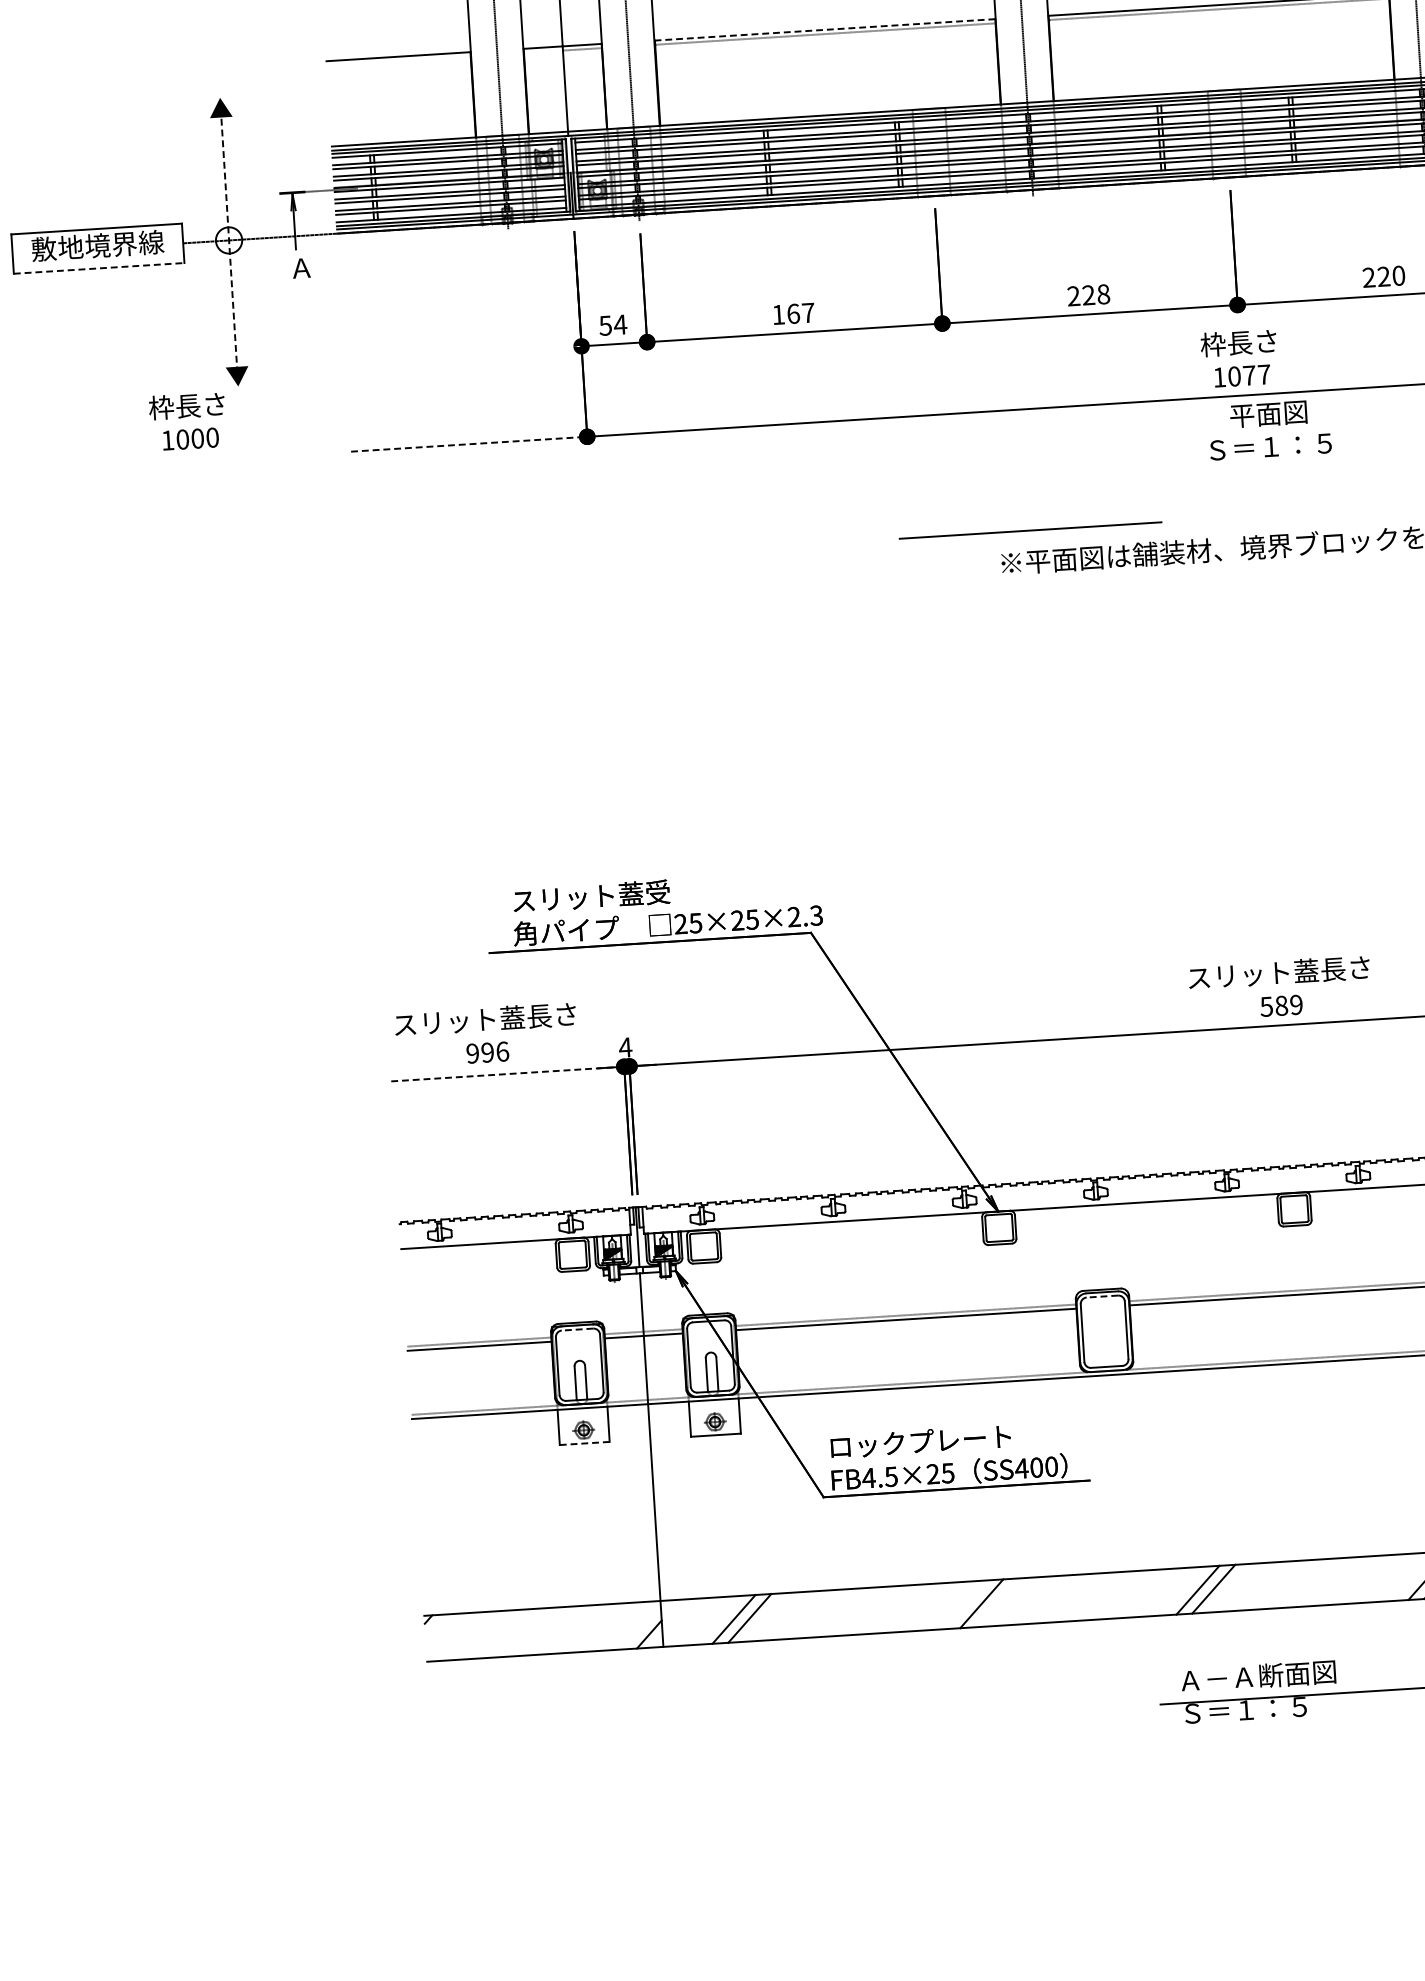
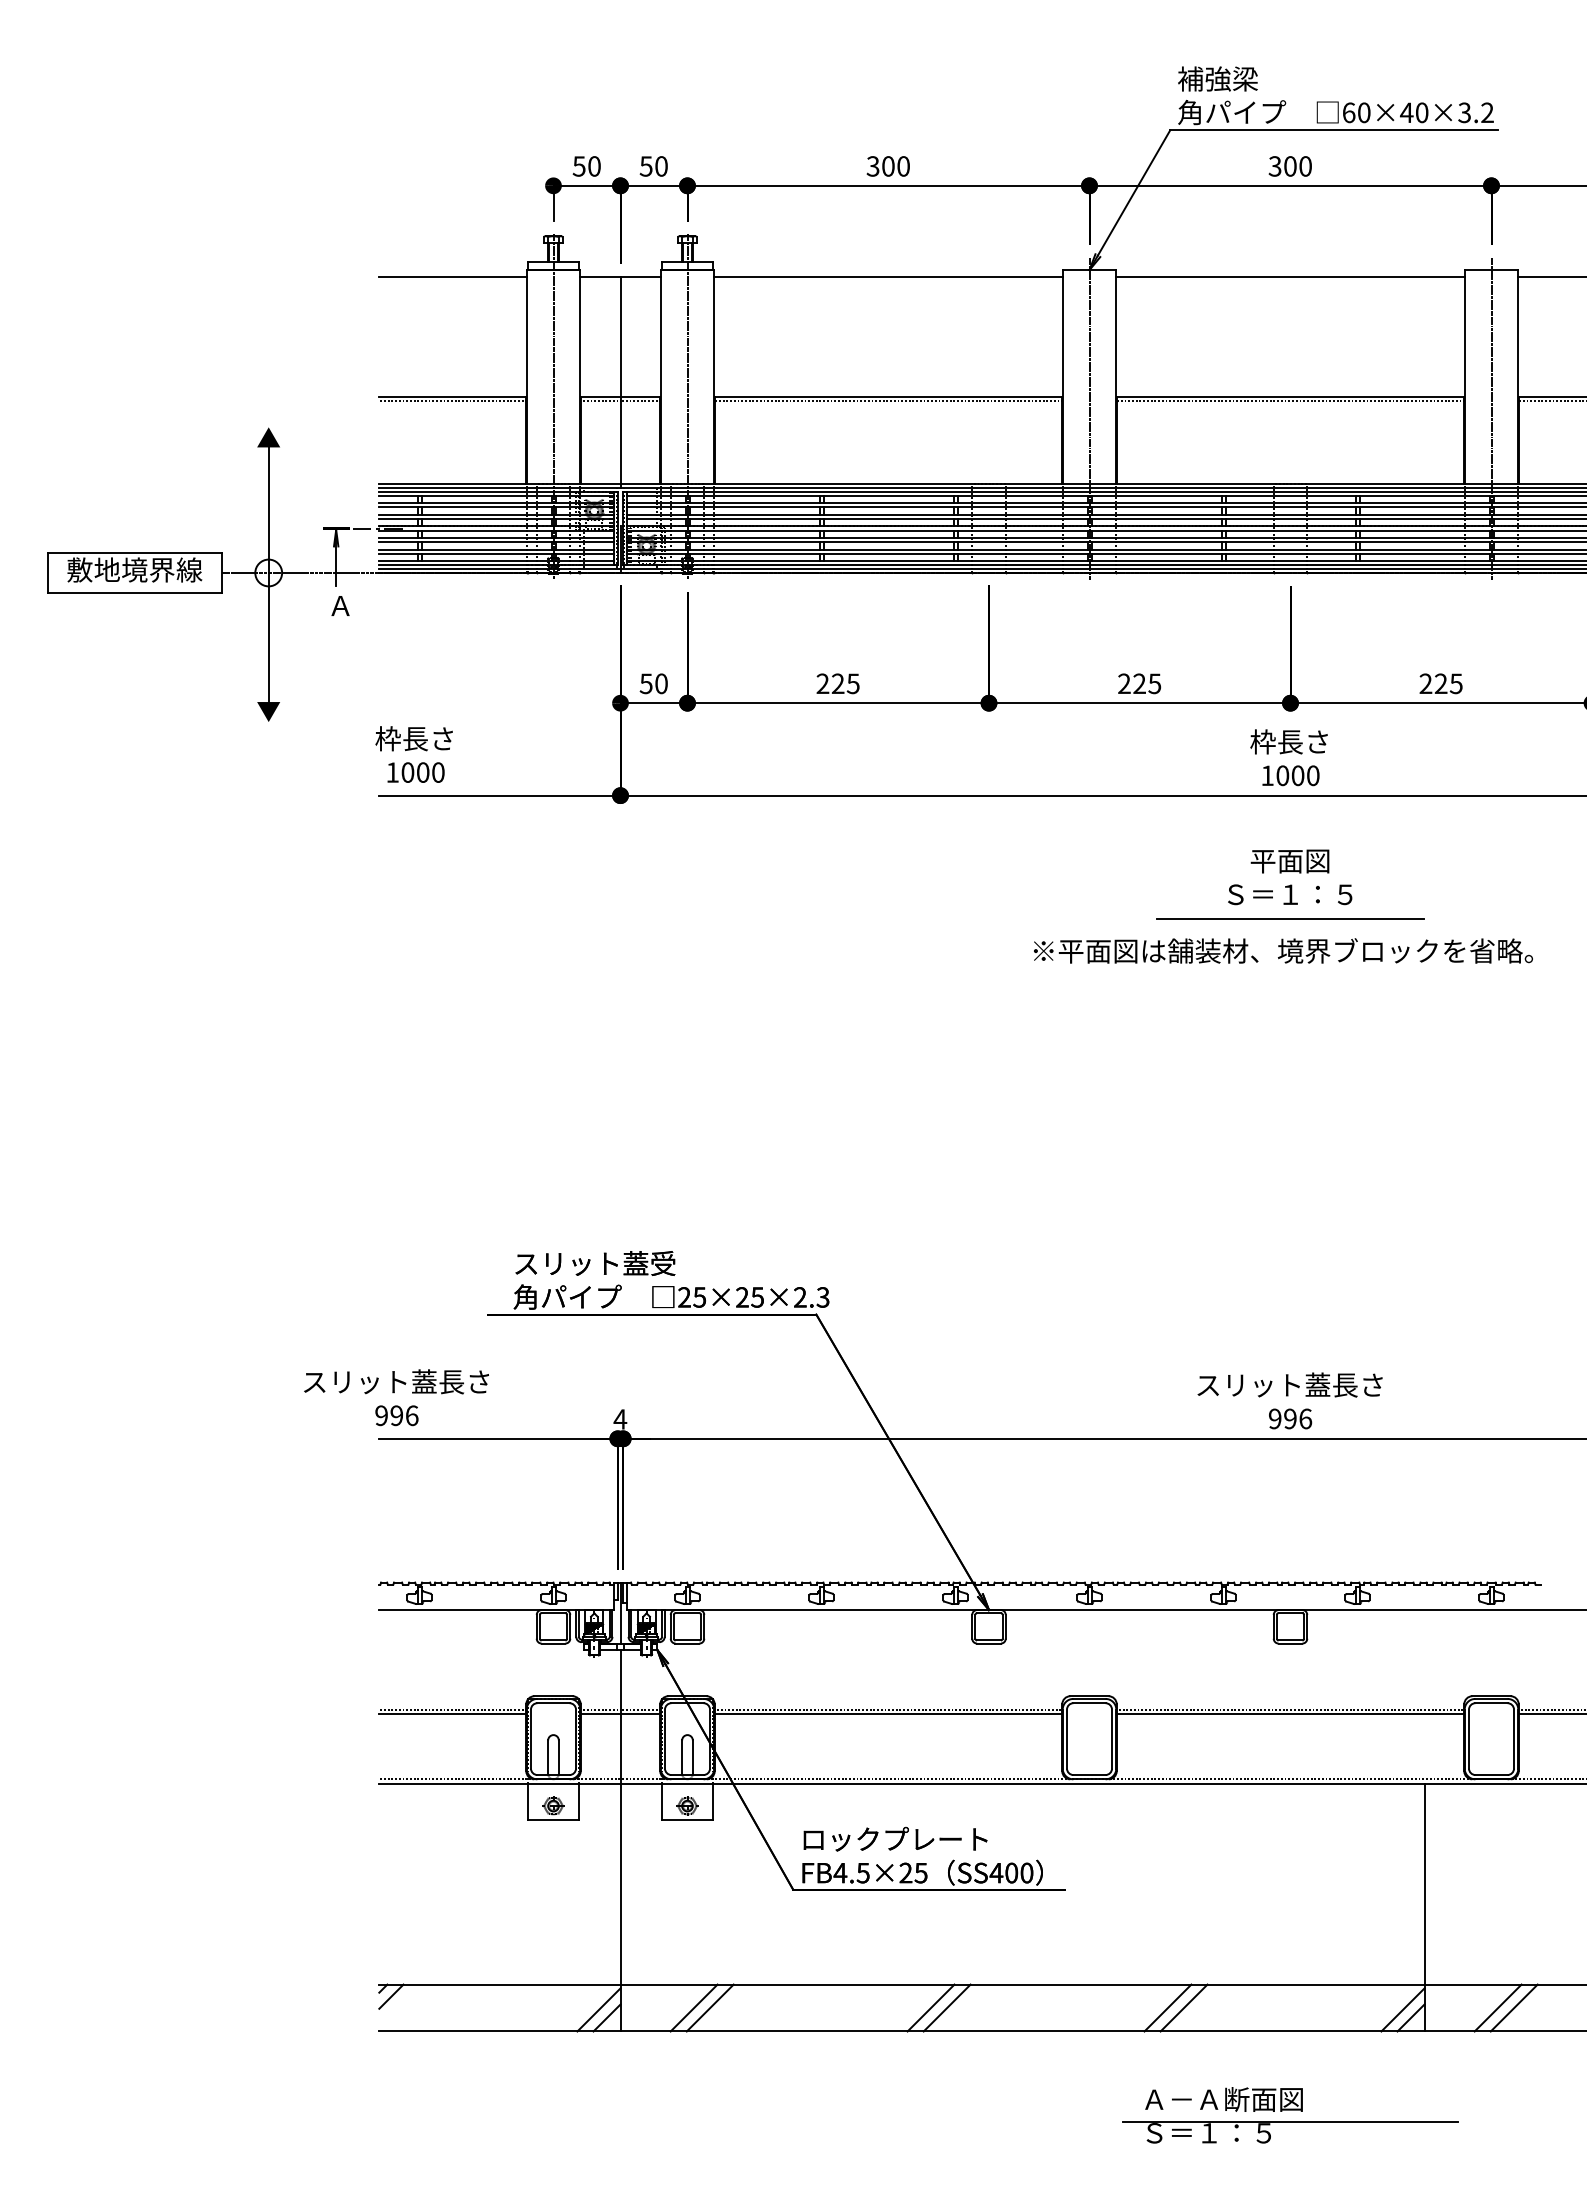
line: (825, 29) -> (888, 396), dashed -> solid
line: (543, 52) -> (600, 401), added
line: (398, 61) -> (452, 401), added
line: (228, 241) -> (268, 574), dashed -> solid
line: (99, 268) -> (135, 593), dashed -> solid
text: (1397, 275) -> (1455, 683), 220 -> 225
text: (1103, 294) -> (1154, 683), 228 -> 225
text: (792, 313) -> (837, 683), 167 -> 225
text: (620, 324) -> (661, 683), 54 -> 50
text: (1256, 374) -> (1305, 775), 1077 -> 1000
text: (187, 421) -> (413, 754), moved
text: (1270, 430) -> (1290, 877), moved
line: (468, 444) -> (499, 795), dashed -> solid
line: (1030, 529) -> (1290, 918), moved
text: (1281, 1005) -> (1290, 1418), 589 -> 996
text: (486, 1034) -> (396, 1397), moved
line: (507, 1073) -> (498, 1438), dashed -> solid
line: (1102, 1296) -> (1089, 1703), dashed -> solid
line: (577, 1329) -> (553, 1703), dashed -> solid
line: (585, 1443) -> (554, 1819), dashed -> solid
line: (965, 1604) -> (930, 2007), added
line: (437, 1626) -> (391, 1996), added
line: (640, 1626) -> (598, 2009), added

